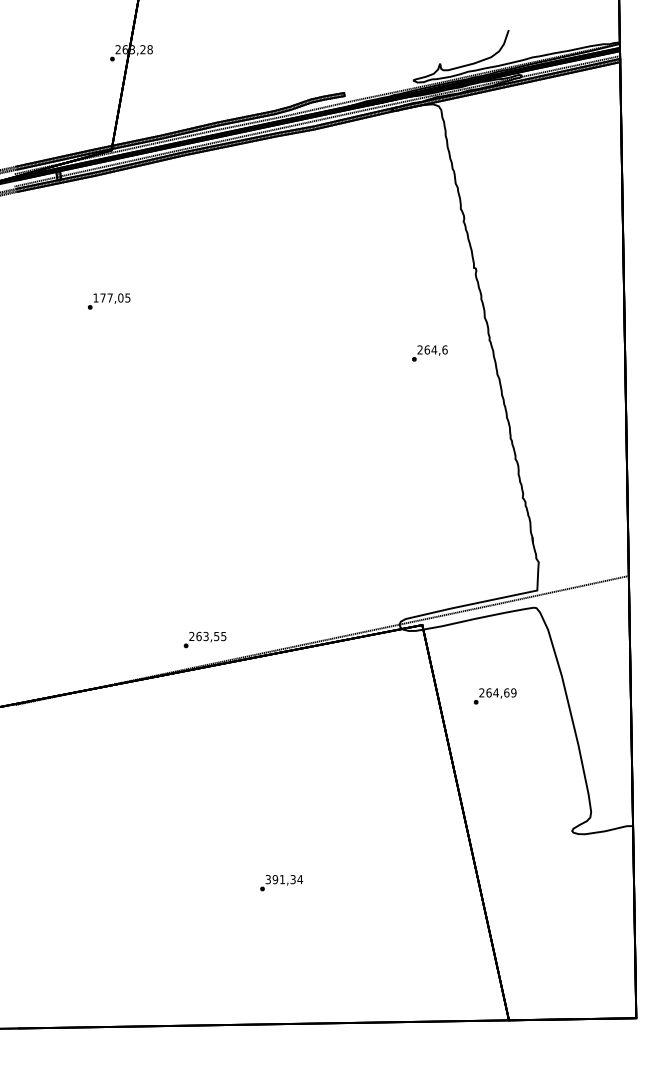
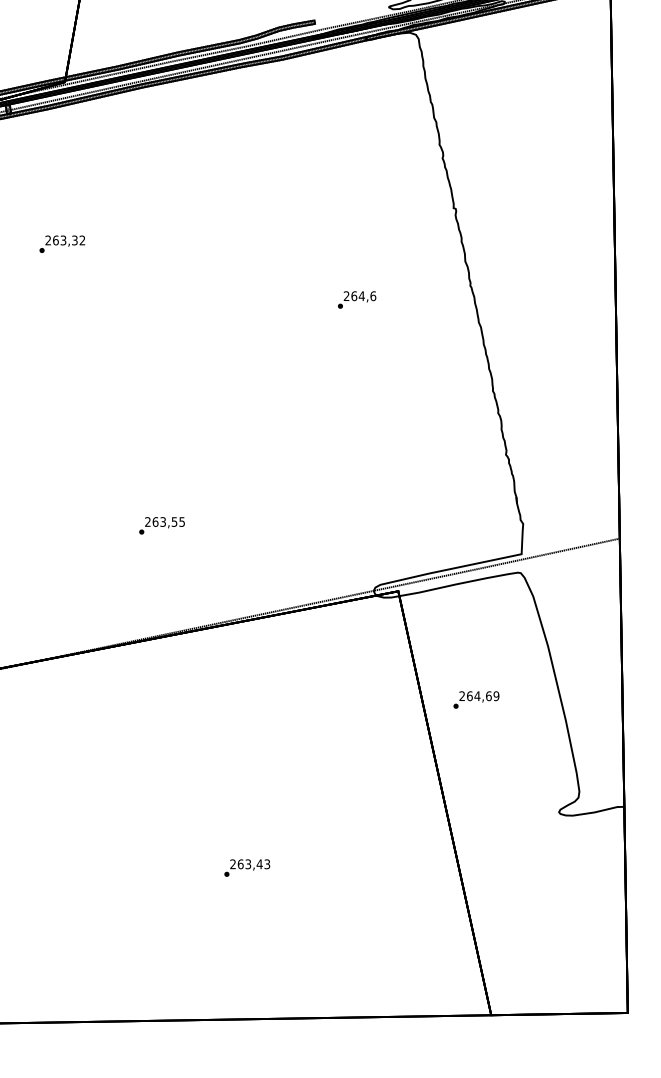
text: (111, 297) -> (64, 239), 177,05 -> 263,32
text: (429, 353) -> (356, 299), moved
text: (204, 639) -> (161, 525), moved
text: (494, 696) -> (475, 700), moved
text: (284, 879) -> (250, 864), 391,34 -> 263,43

